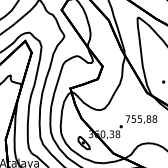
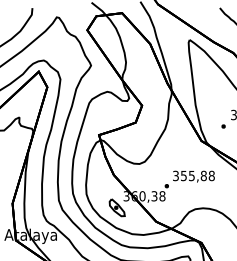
text: (127, 118) -> (175, 175), 755,88 -> 355,88

